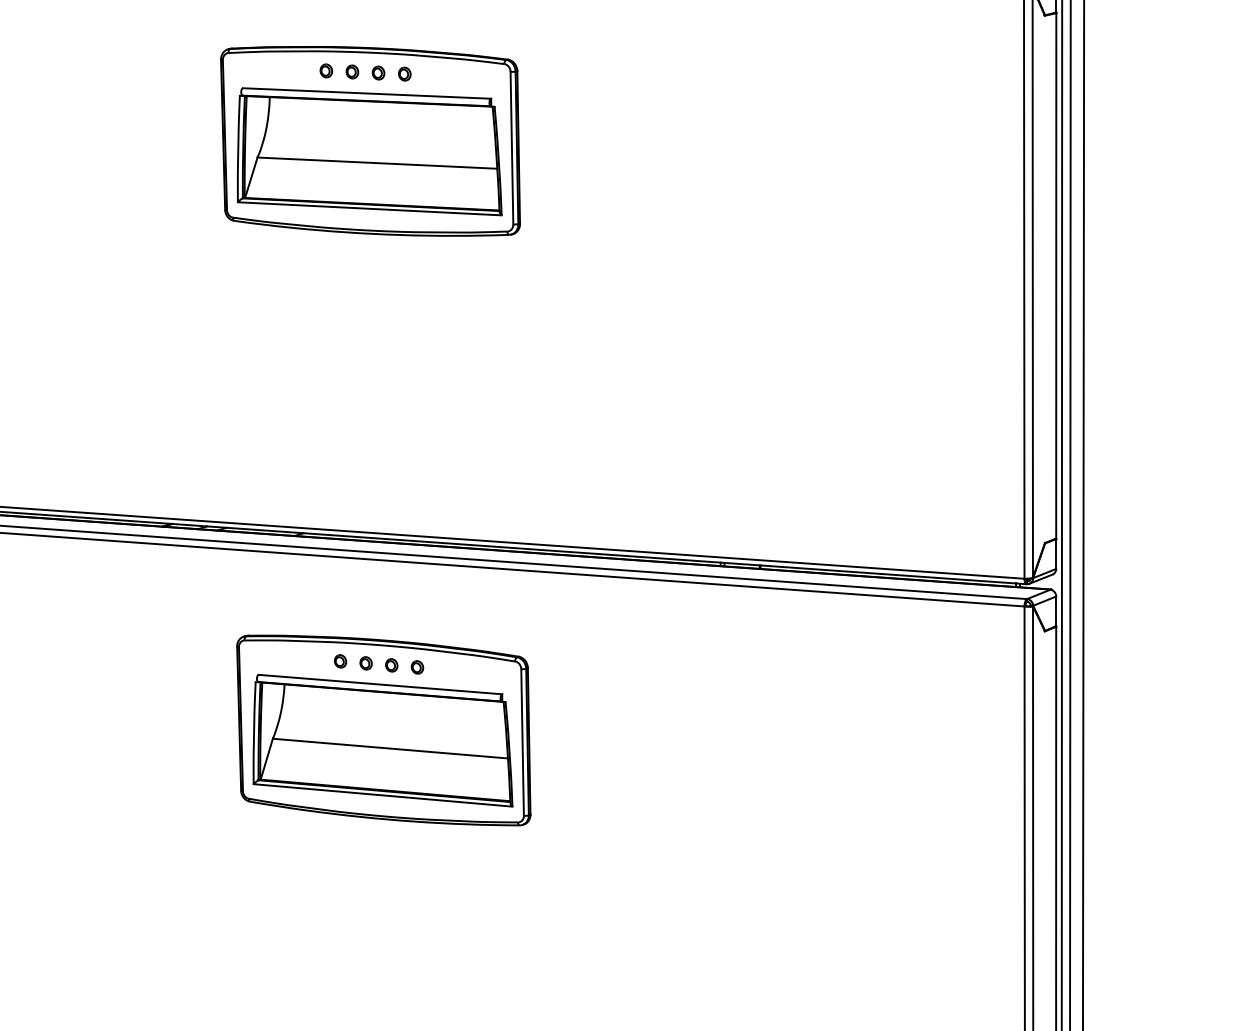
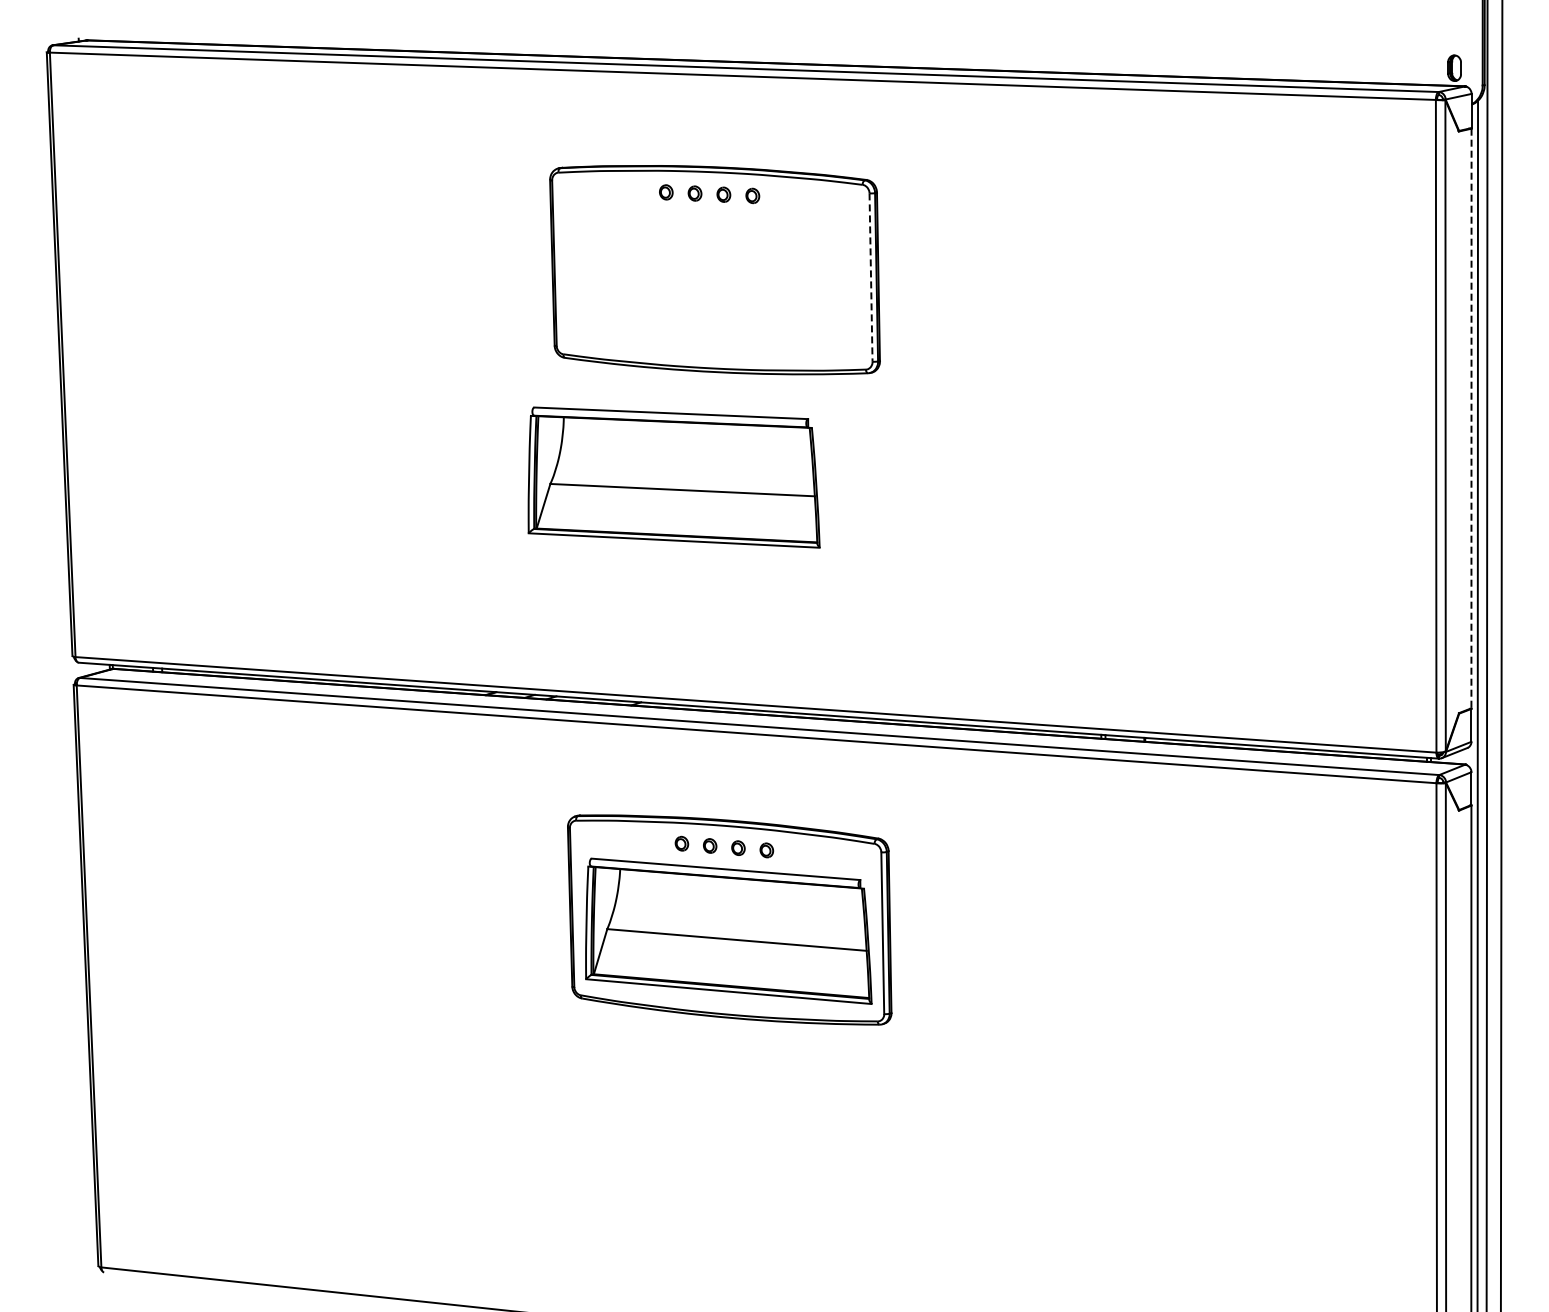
line: (512, 148) -> (871, 278), solid -> dashed
part: (369, 151) -> (673, 477), moved
line: (1056, 275) -> (1471, 418), solid -> dashed

